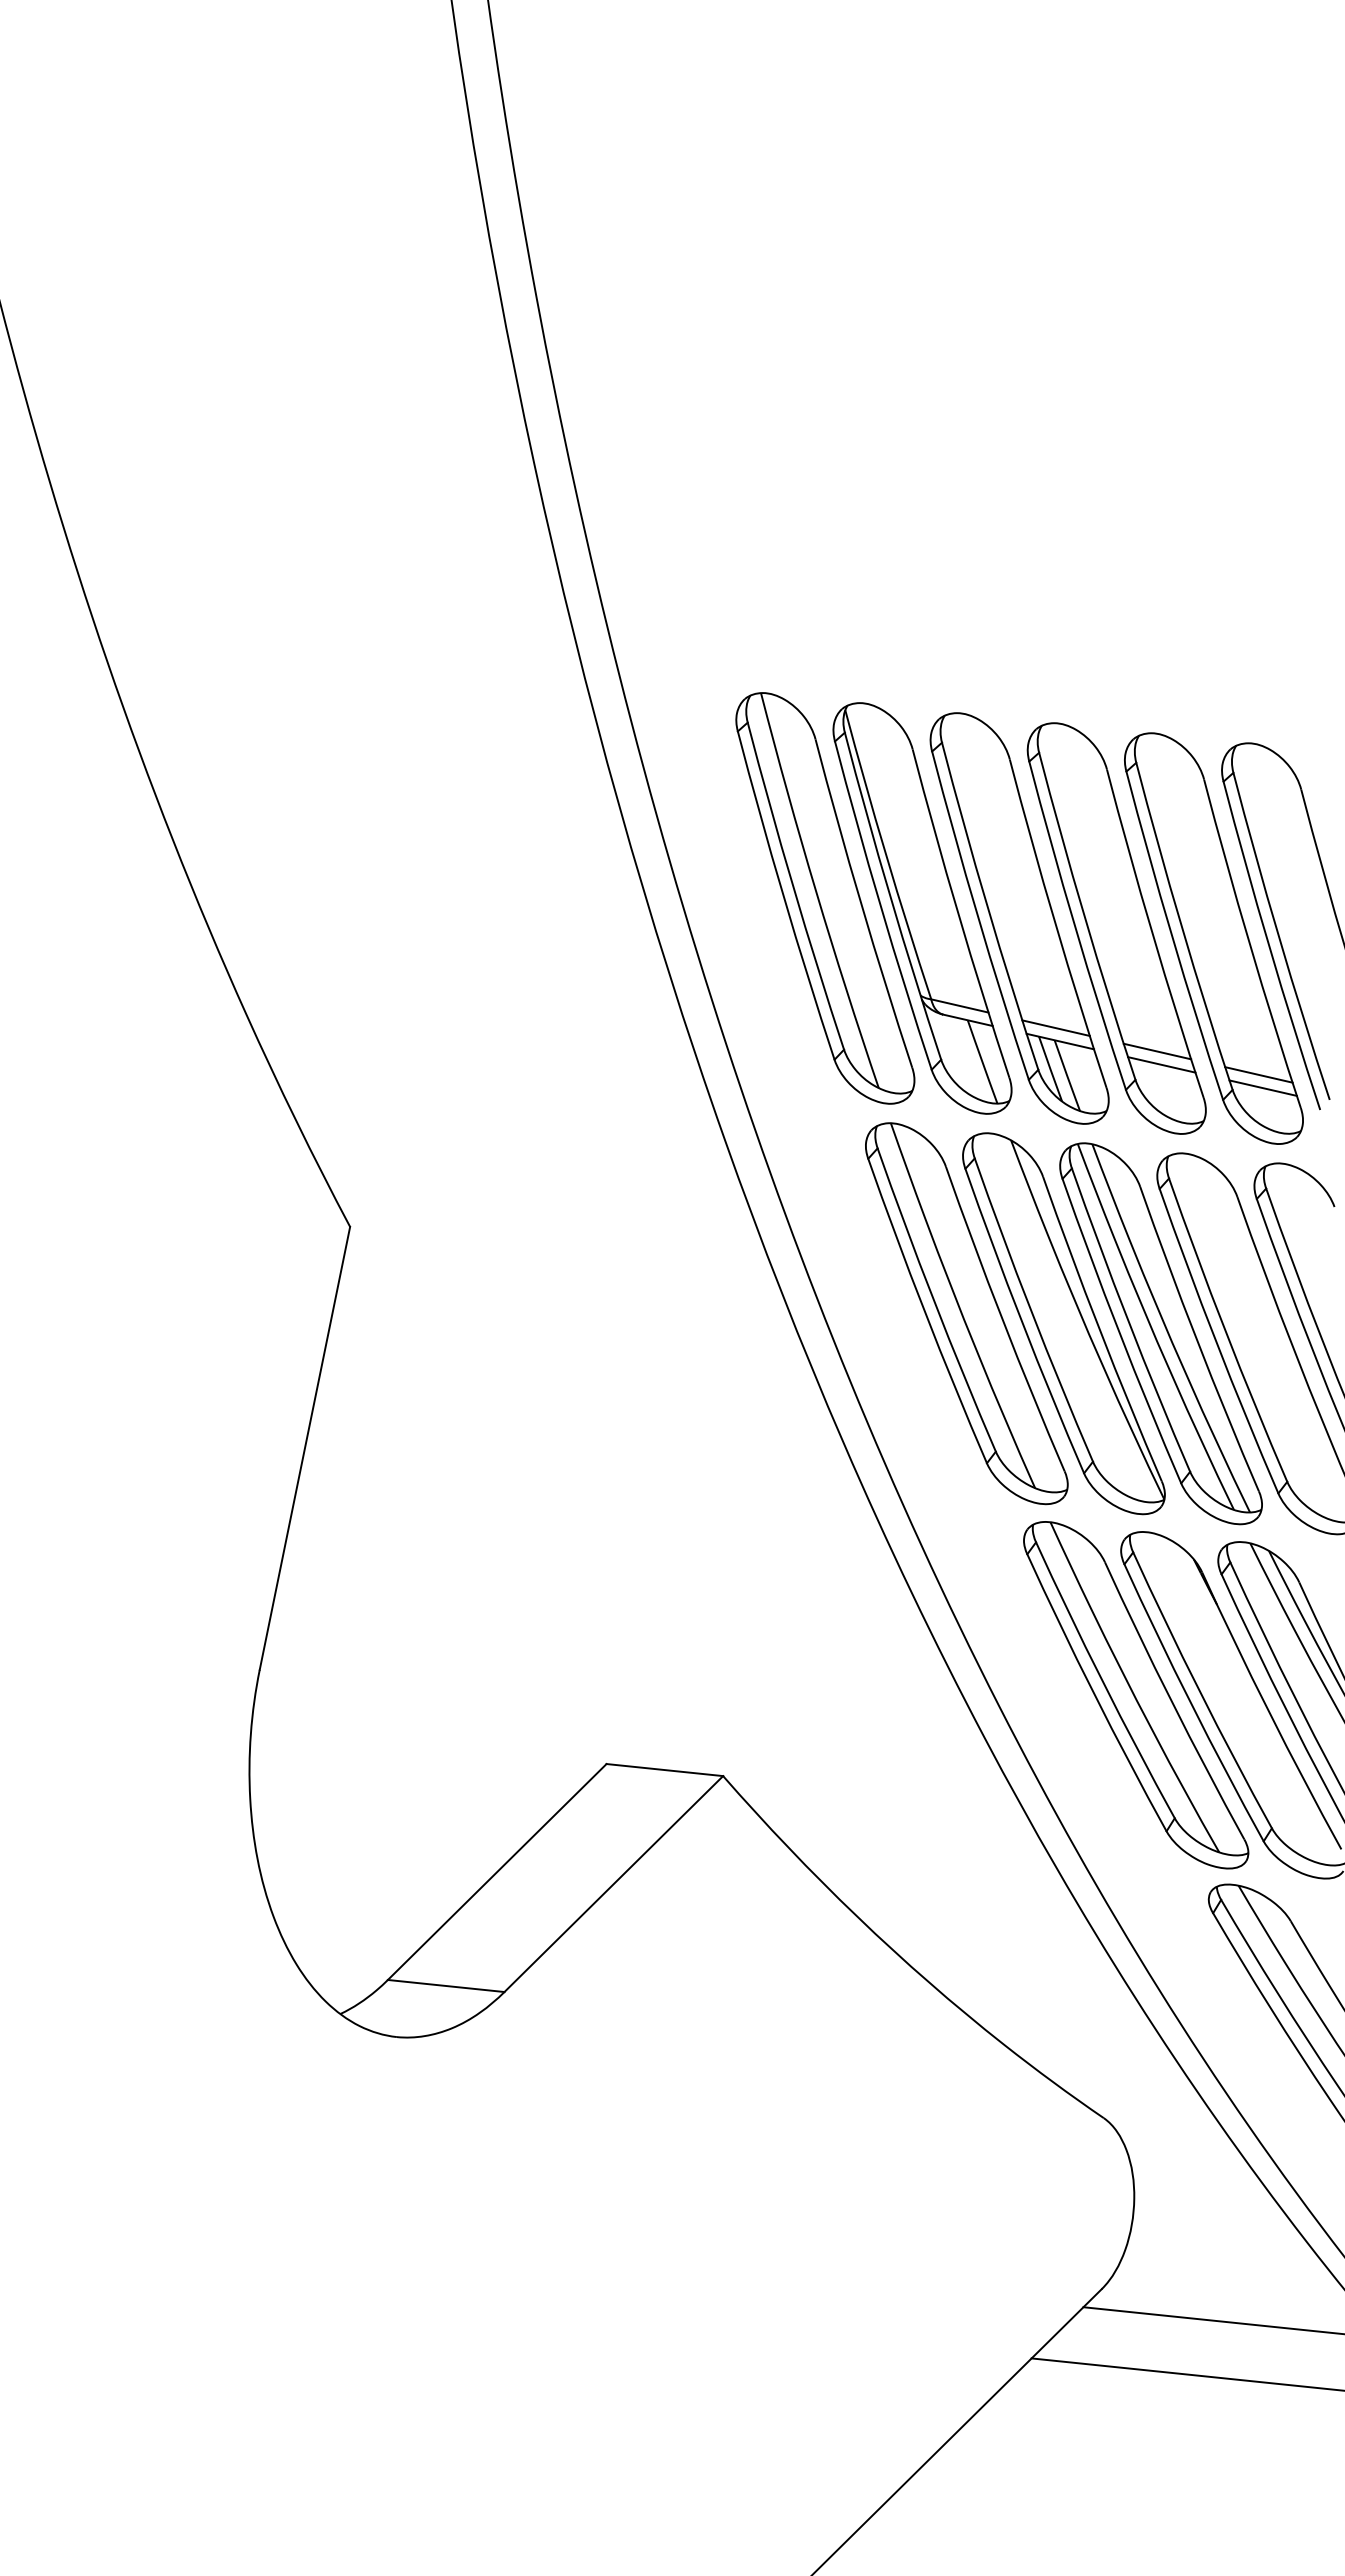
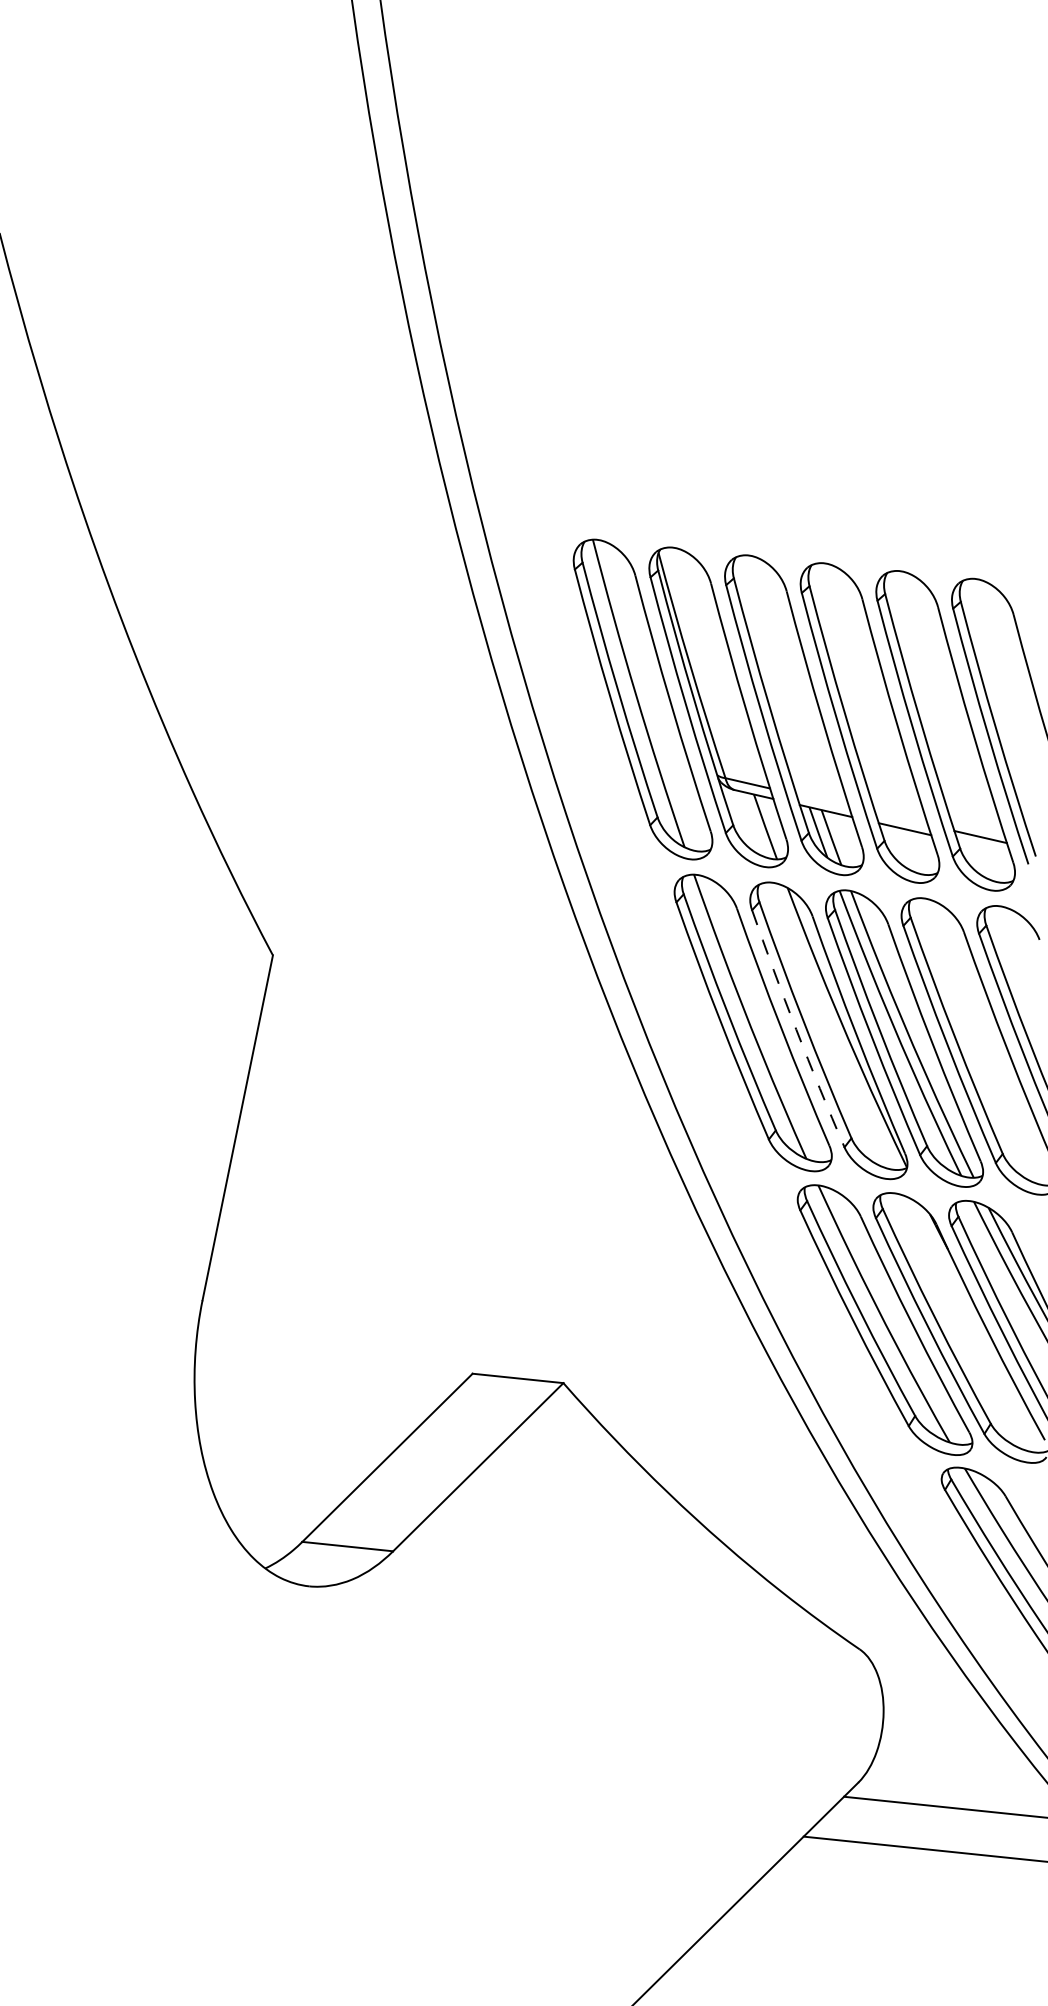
line: (1055, 1027) -> (822, 800), removed
line: (1157, 1051) -> (901, 818), removed
line: (1262, 1087) -> (983, 846), removed
arc: (1022, 1322) -> (796, 1029), solid -> dashed

